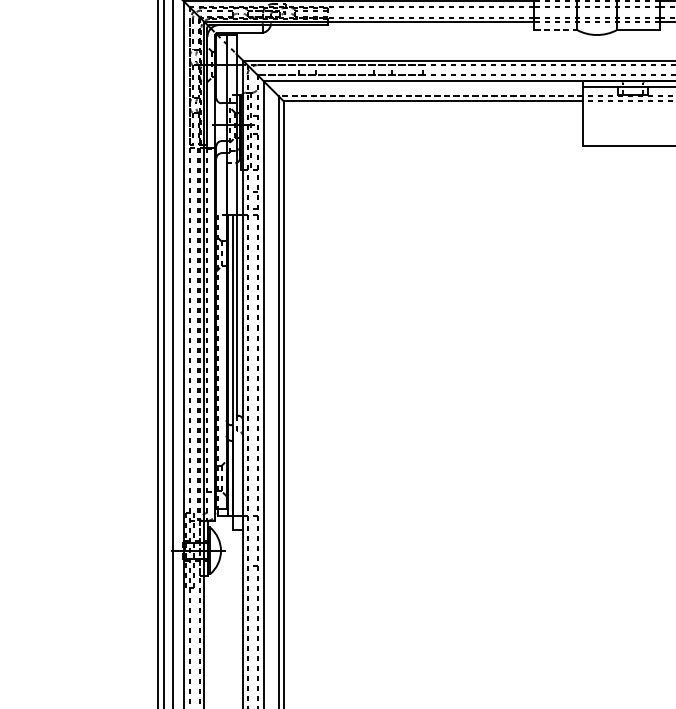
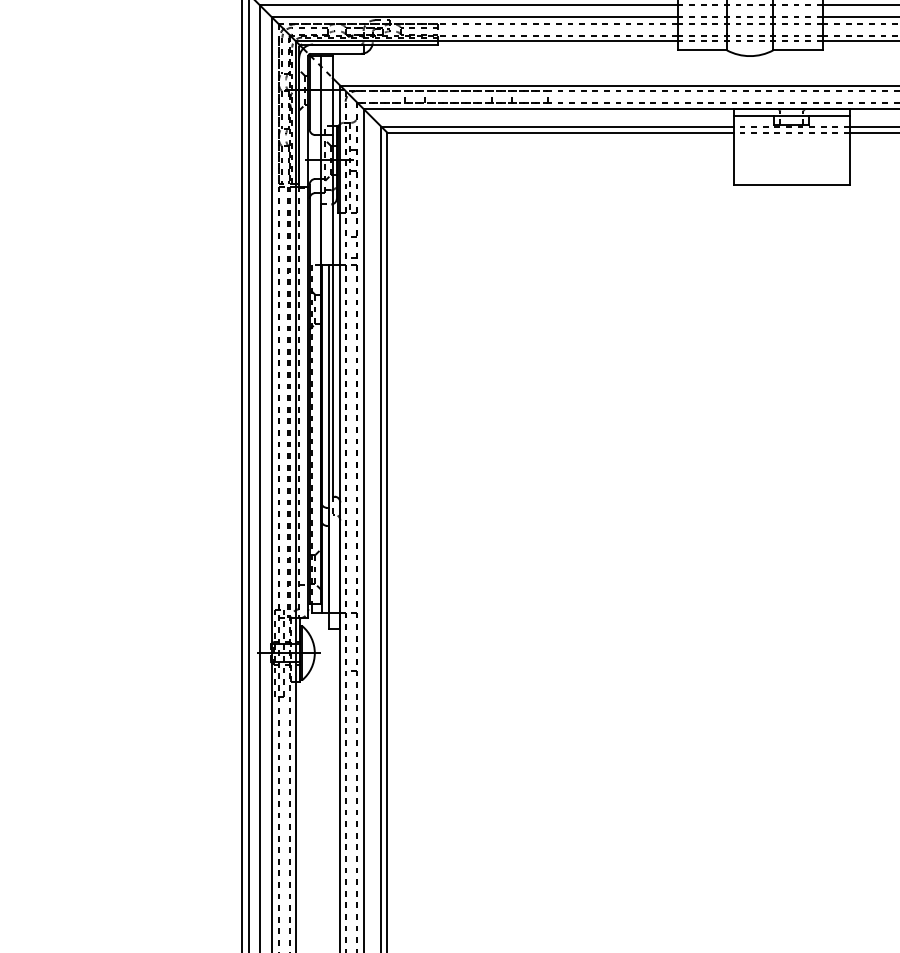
line: (555, 30) -> (702, 50), dashed -> solid
line: (430, 95) -> (557, 126), dashed -> solid

